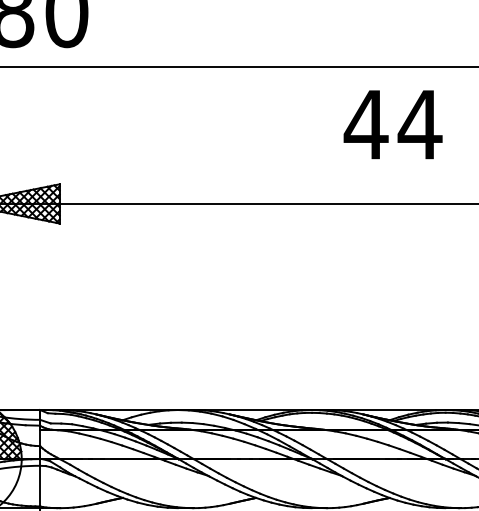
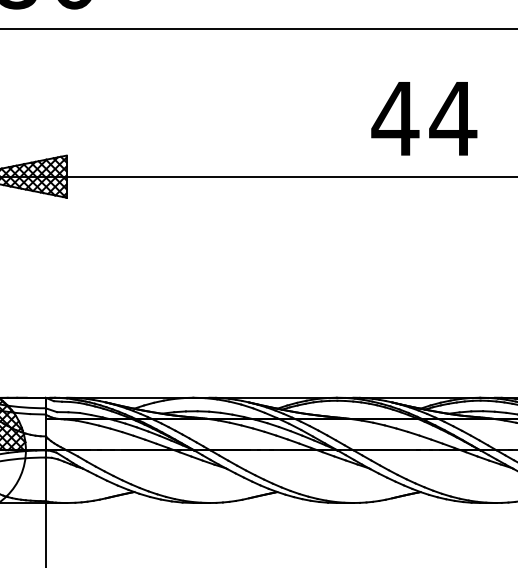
text: (393, 124) -> (424, 118), moved

